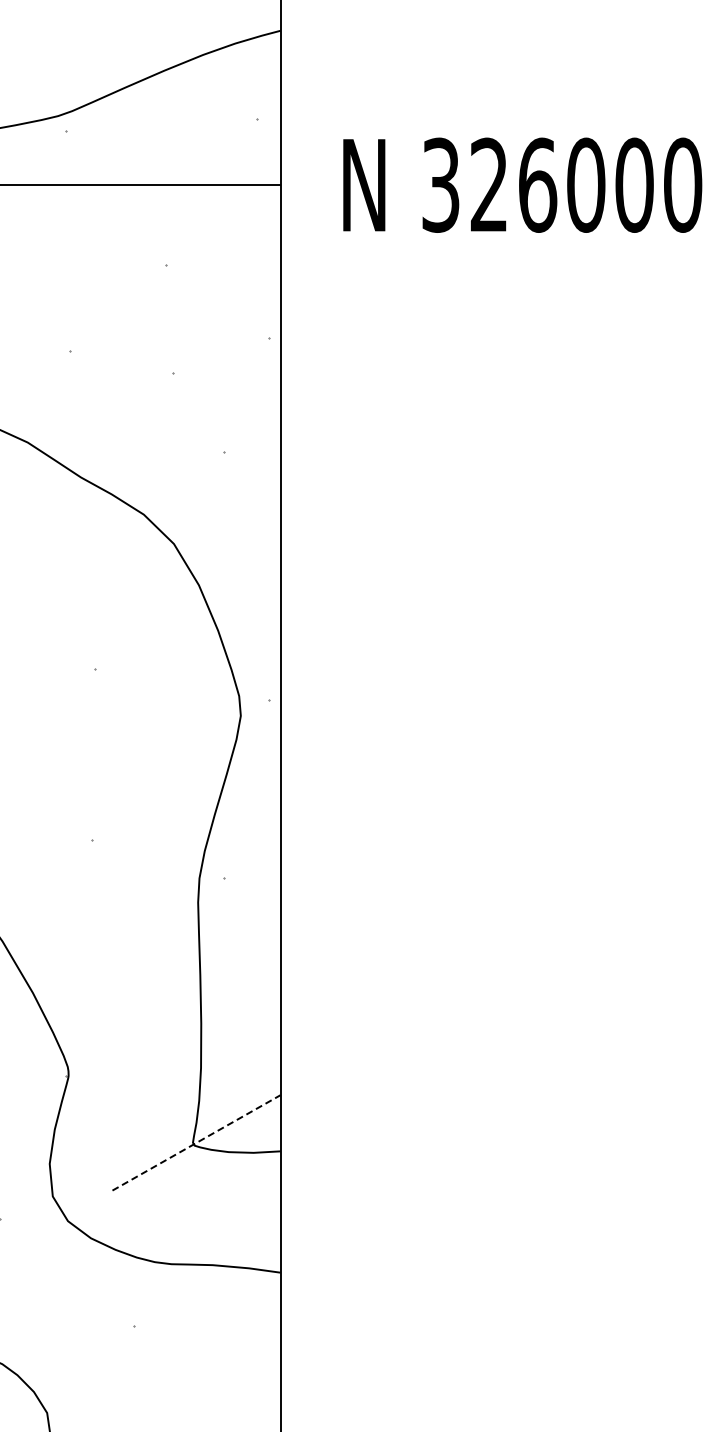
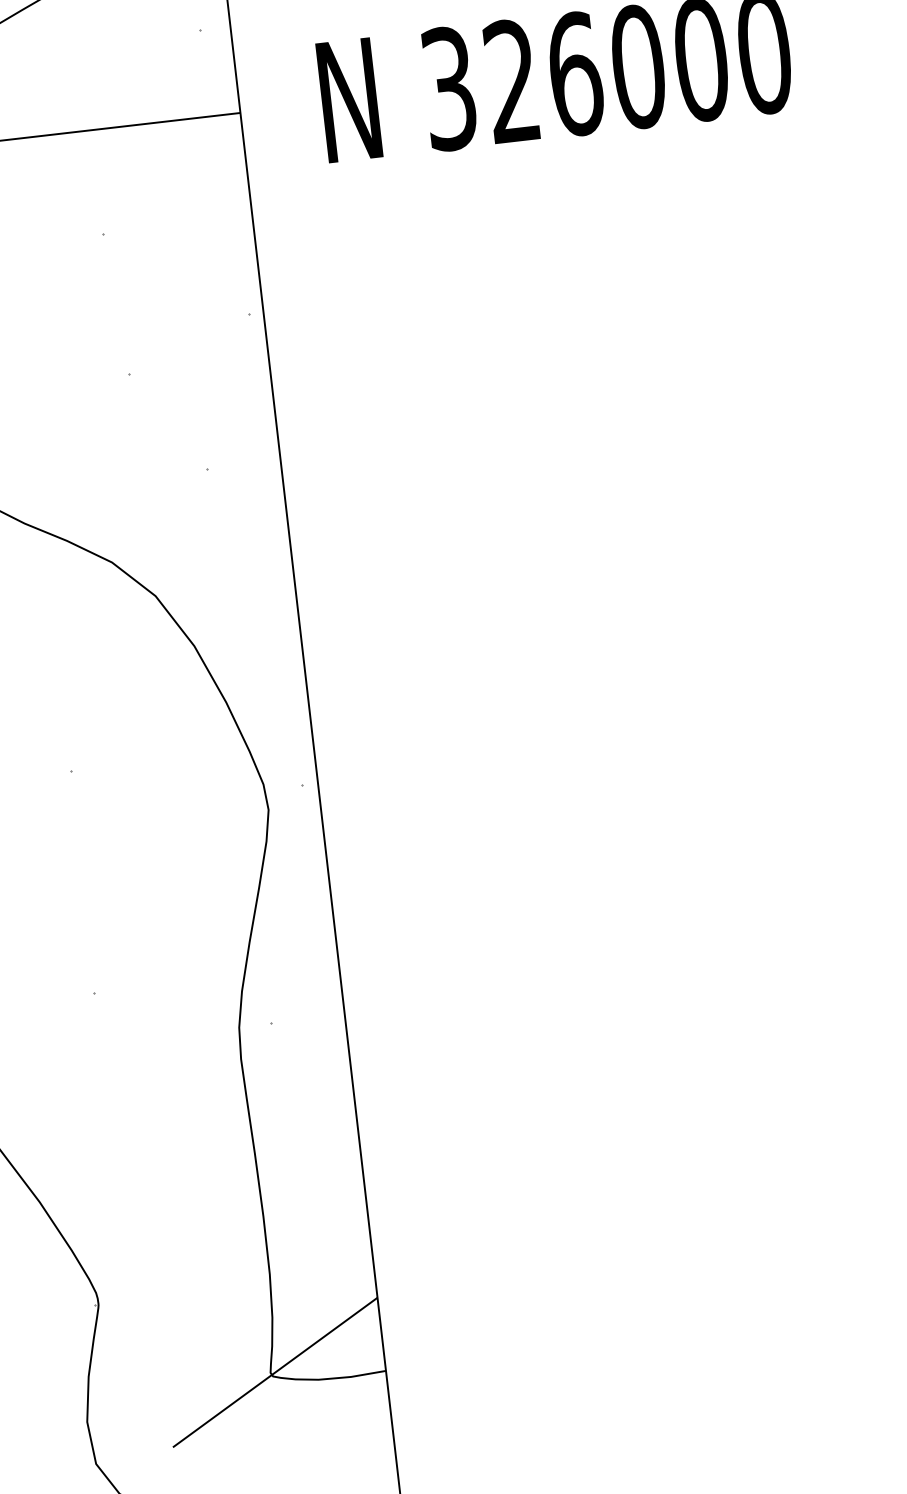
line: (196, 1142) -> (275, 1372), dashed -> solid

